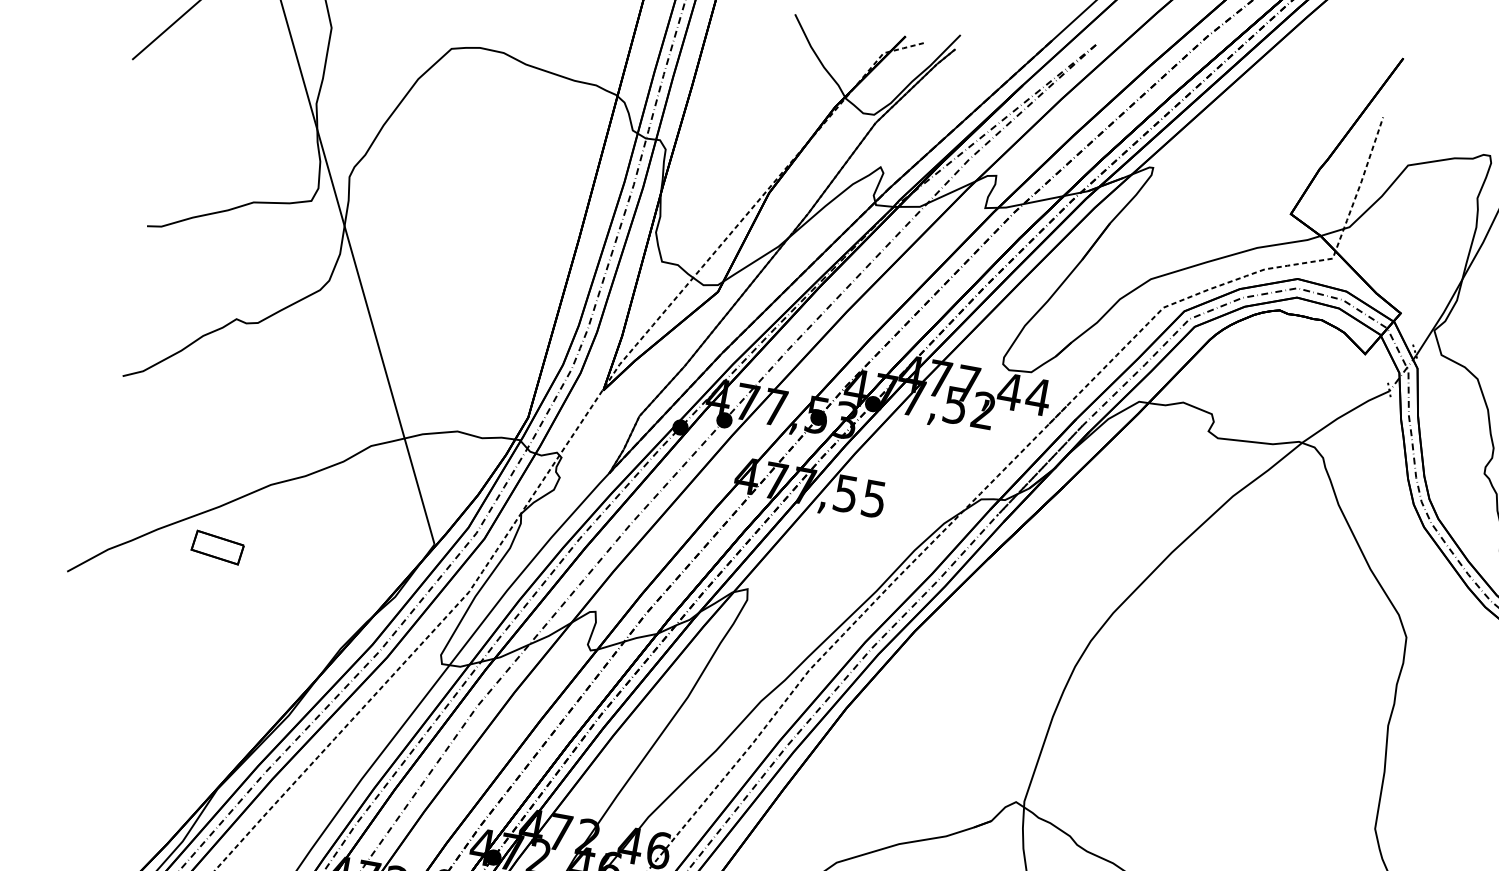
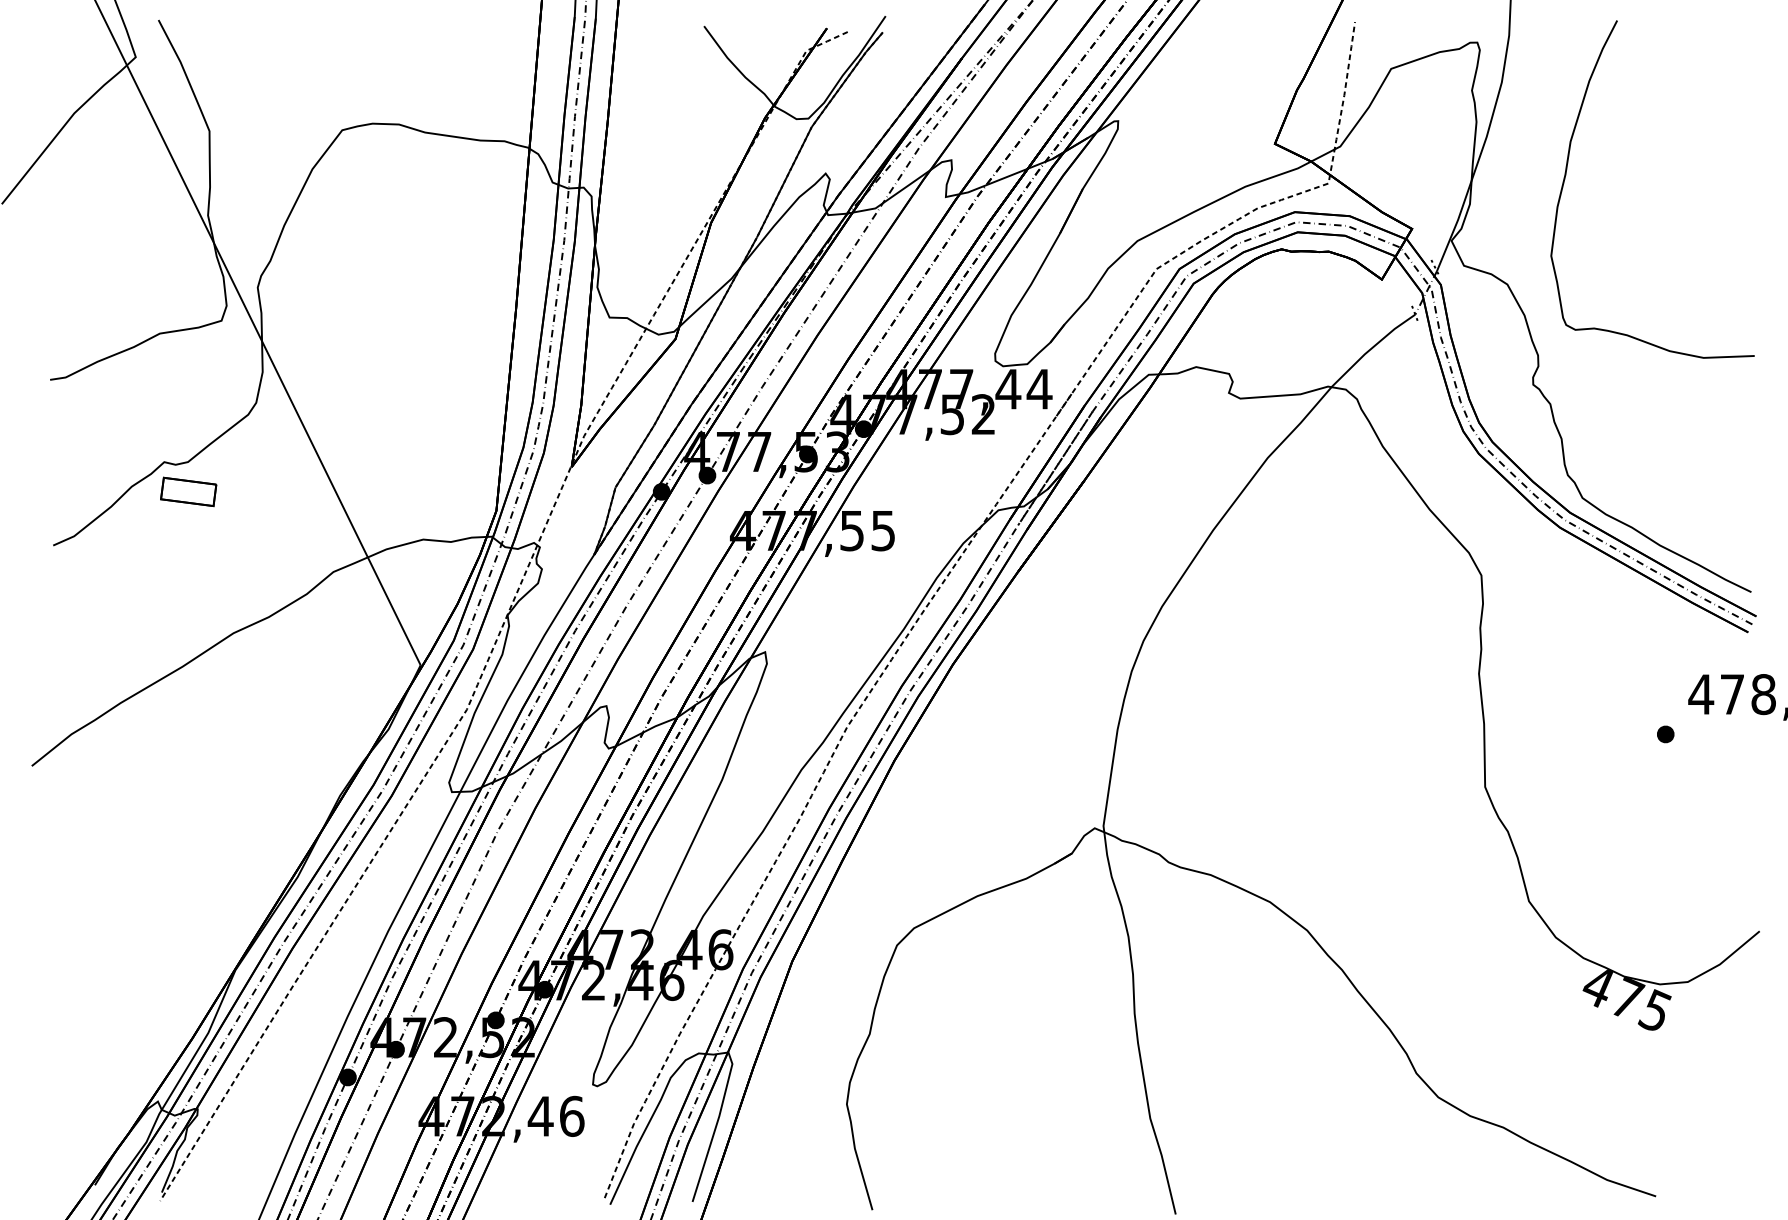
part: (217, 547) -> (188, 491), moved

